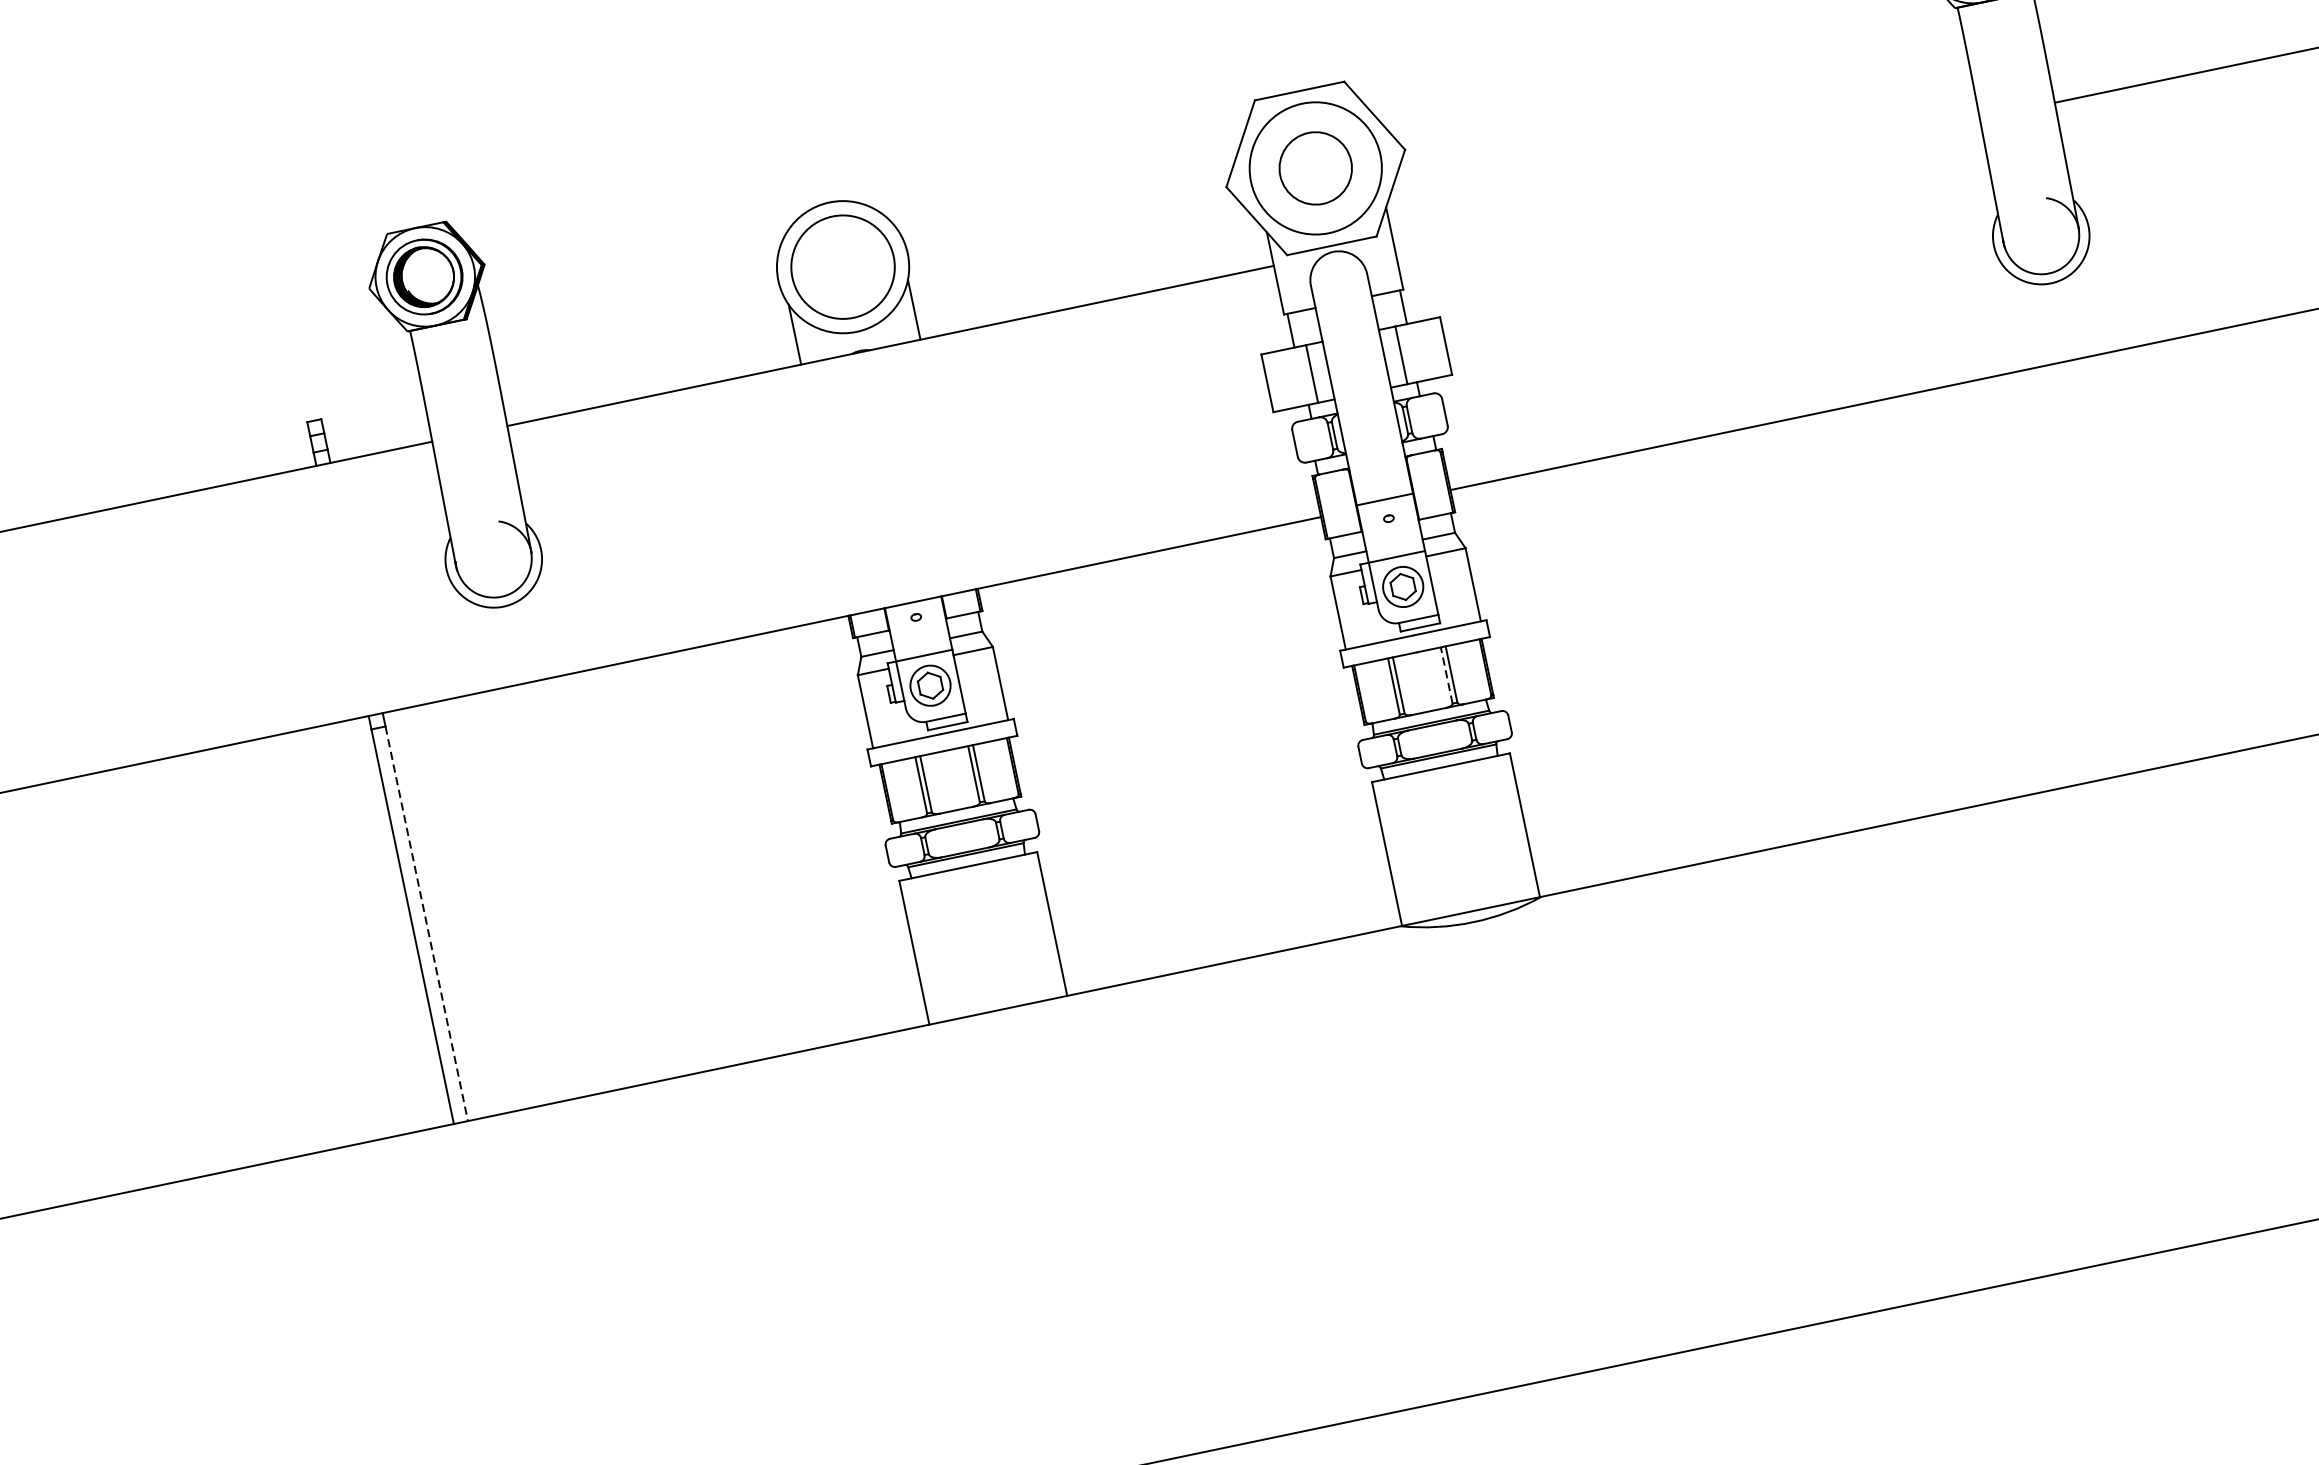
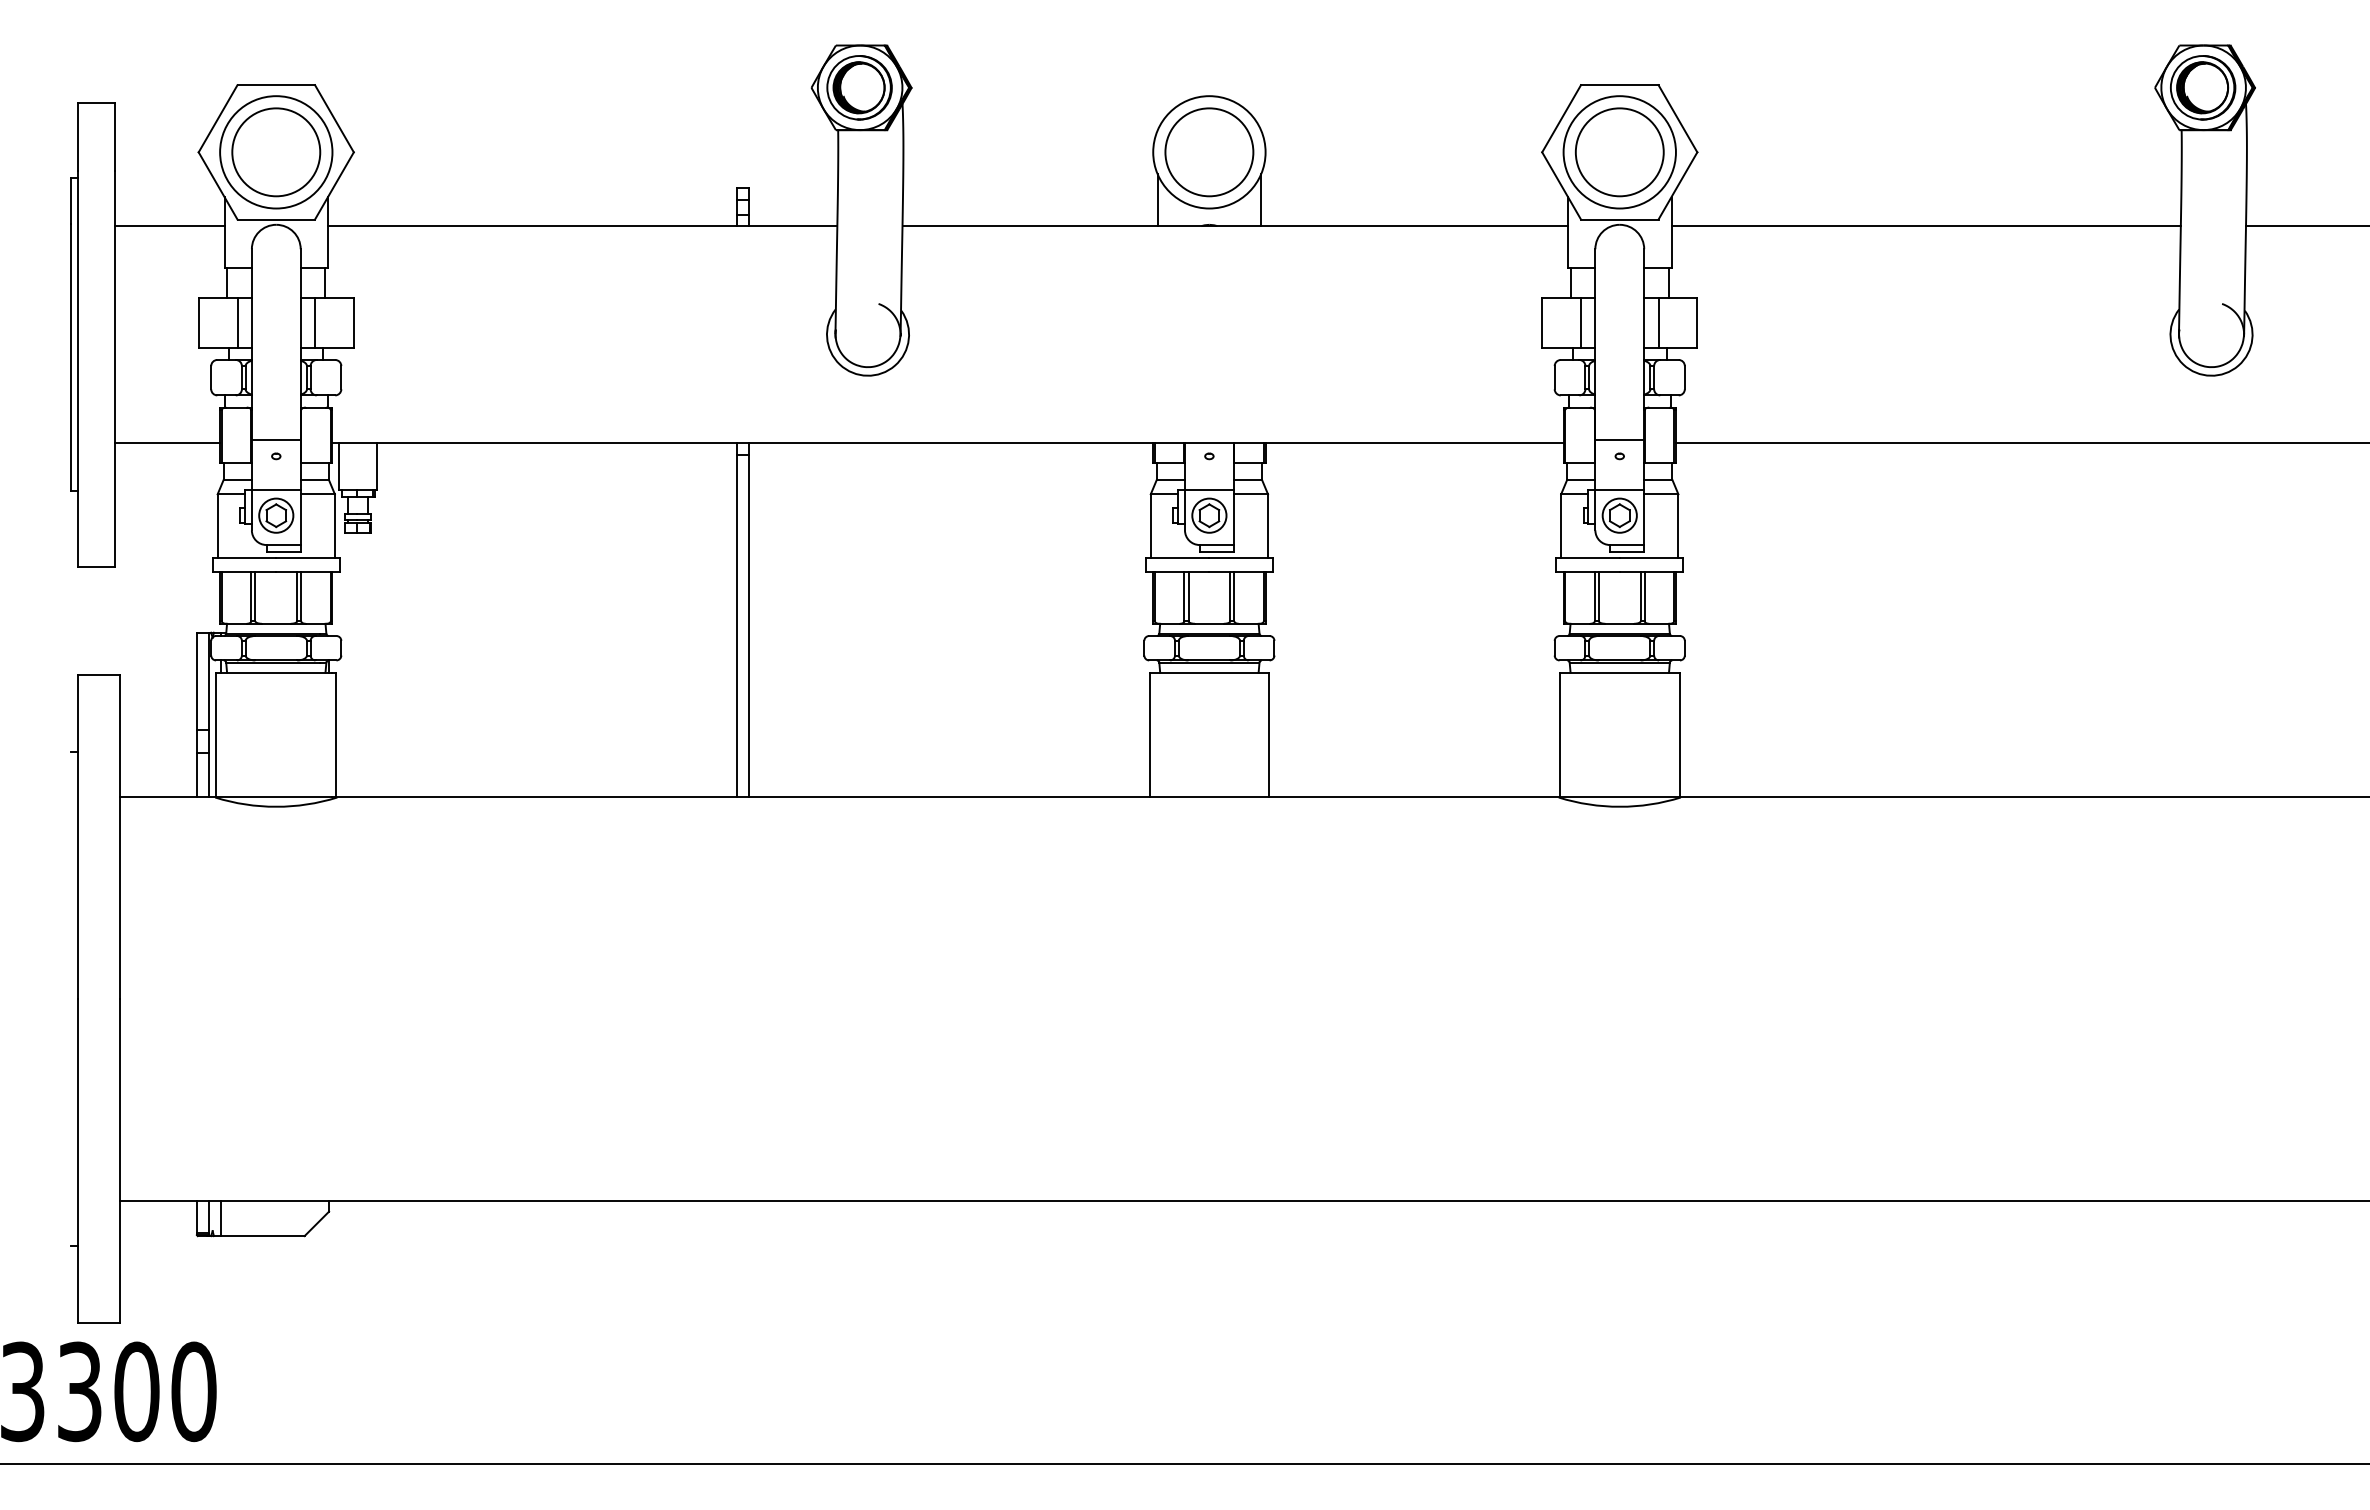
circle: (1315, 168) -> (1619, 152), size x1.43
line: (1685, 180) -> (1925, 226), added
line: (1446, 675) -> (1640, 596), dashed -> solid
line: (426, 924) -> (748, 626), dashed -> solid

